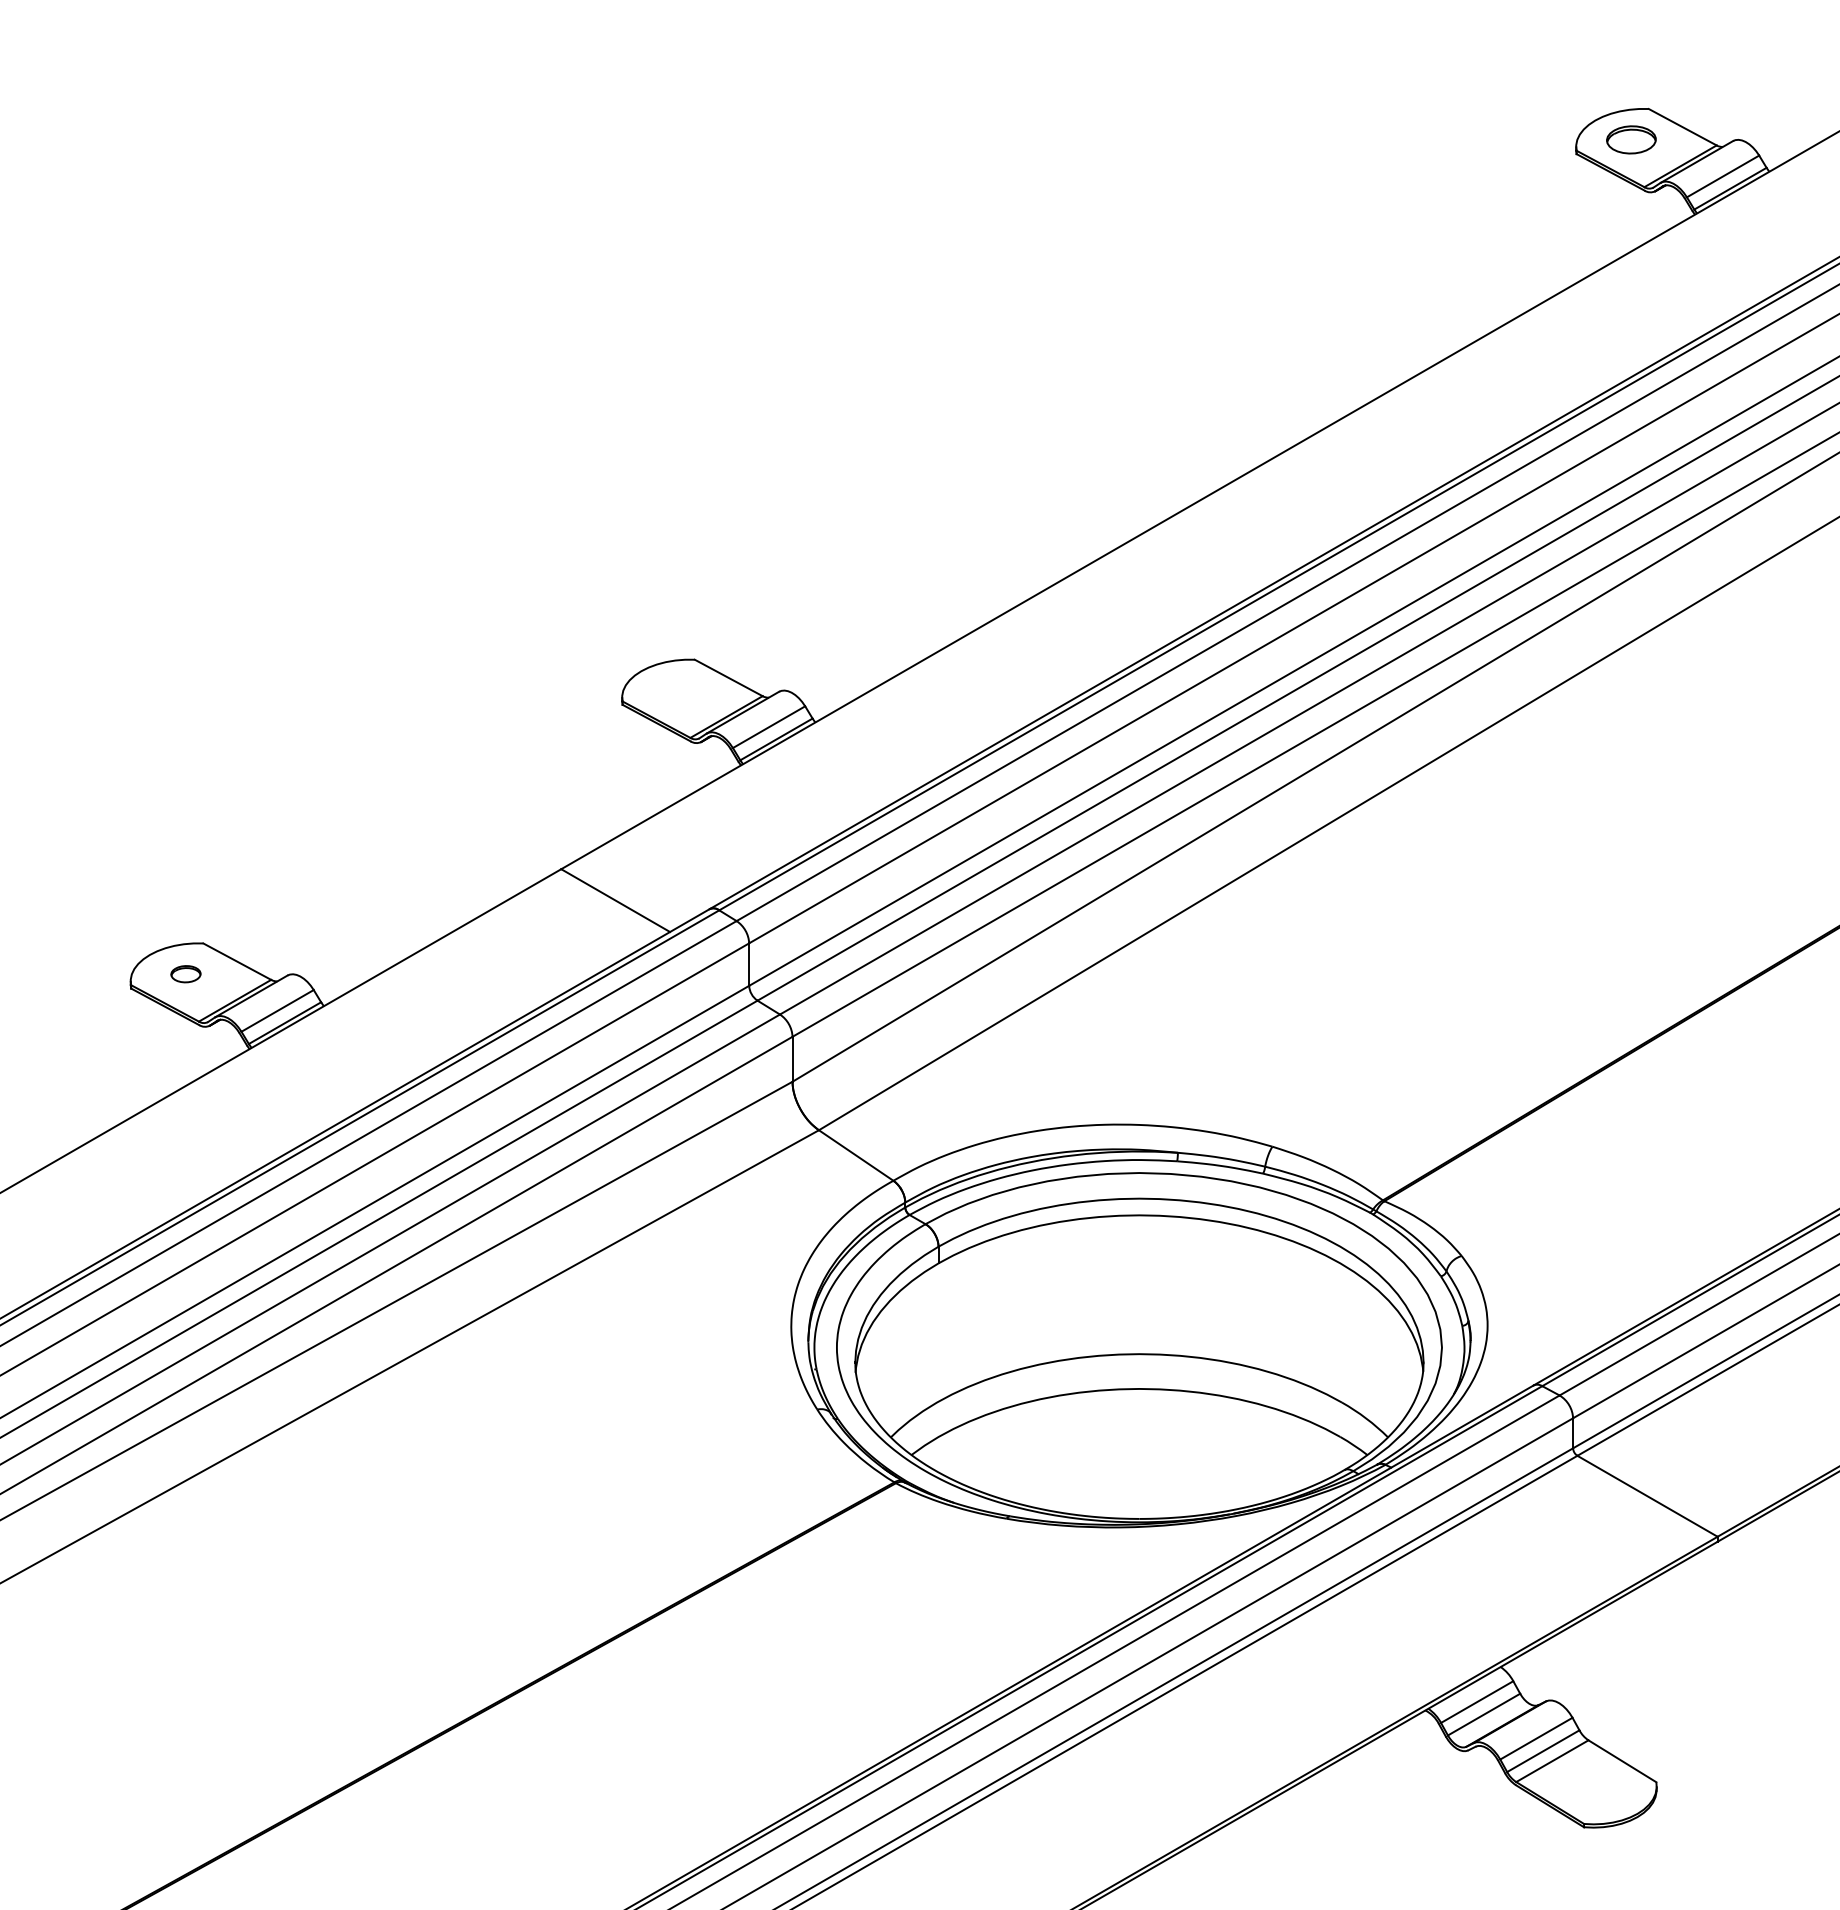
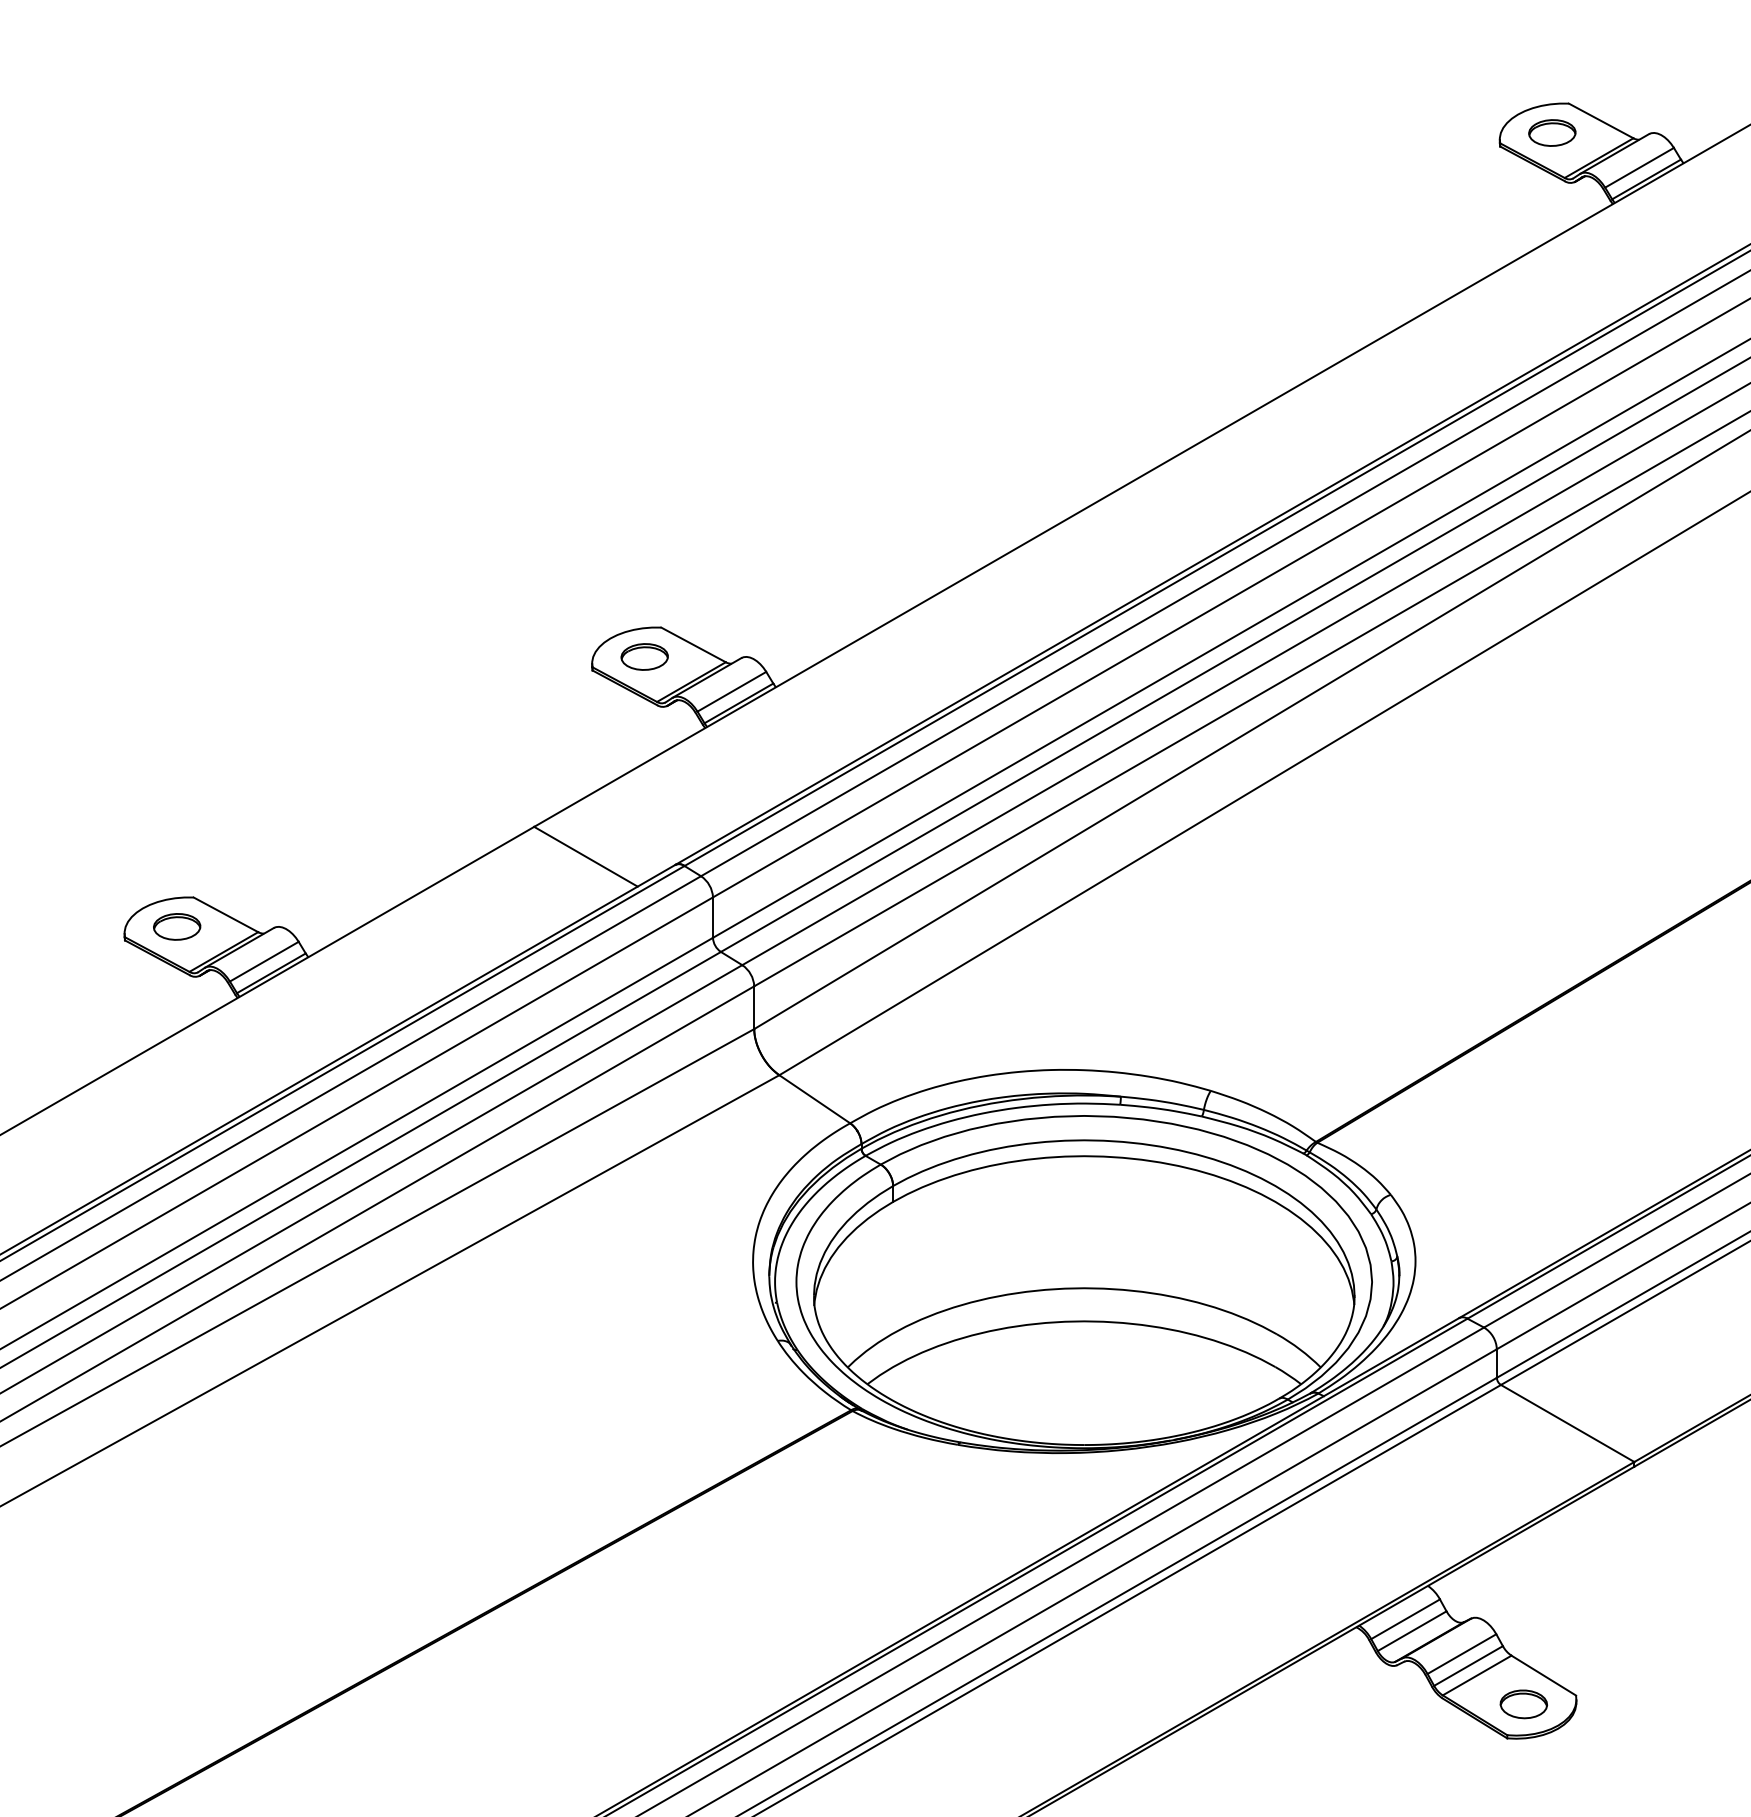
part: (677, 690) -> (644, 656), added
part: (185, 973) -> (176, 926), size x1.67
part: (1601, 1791) -> (1523, 1704), added

